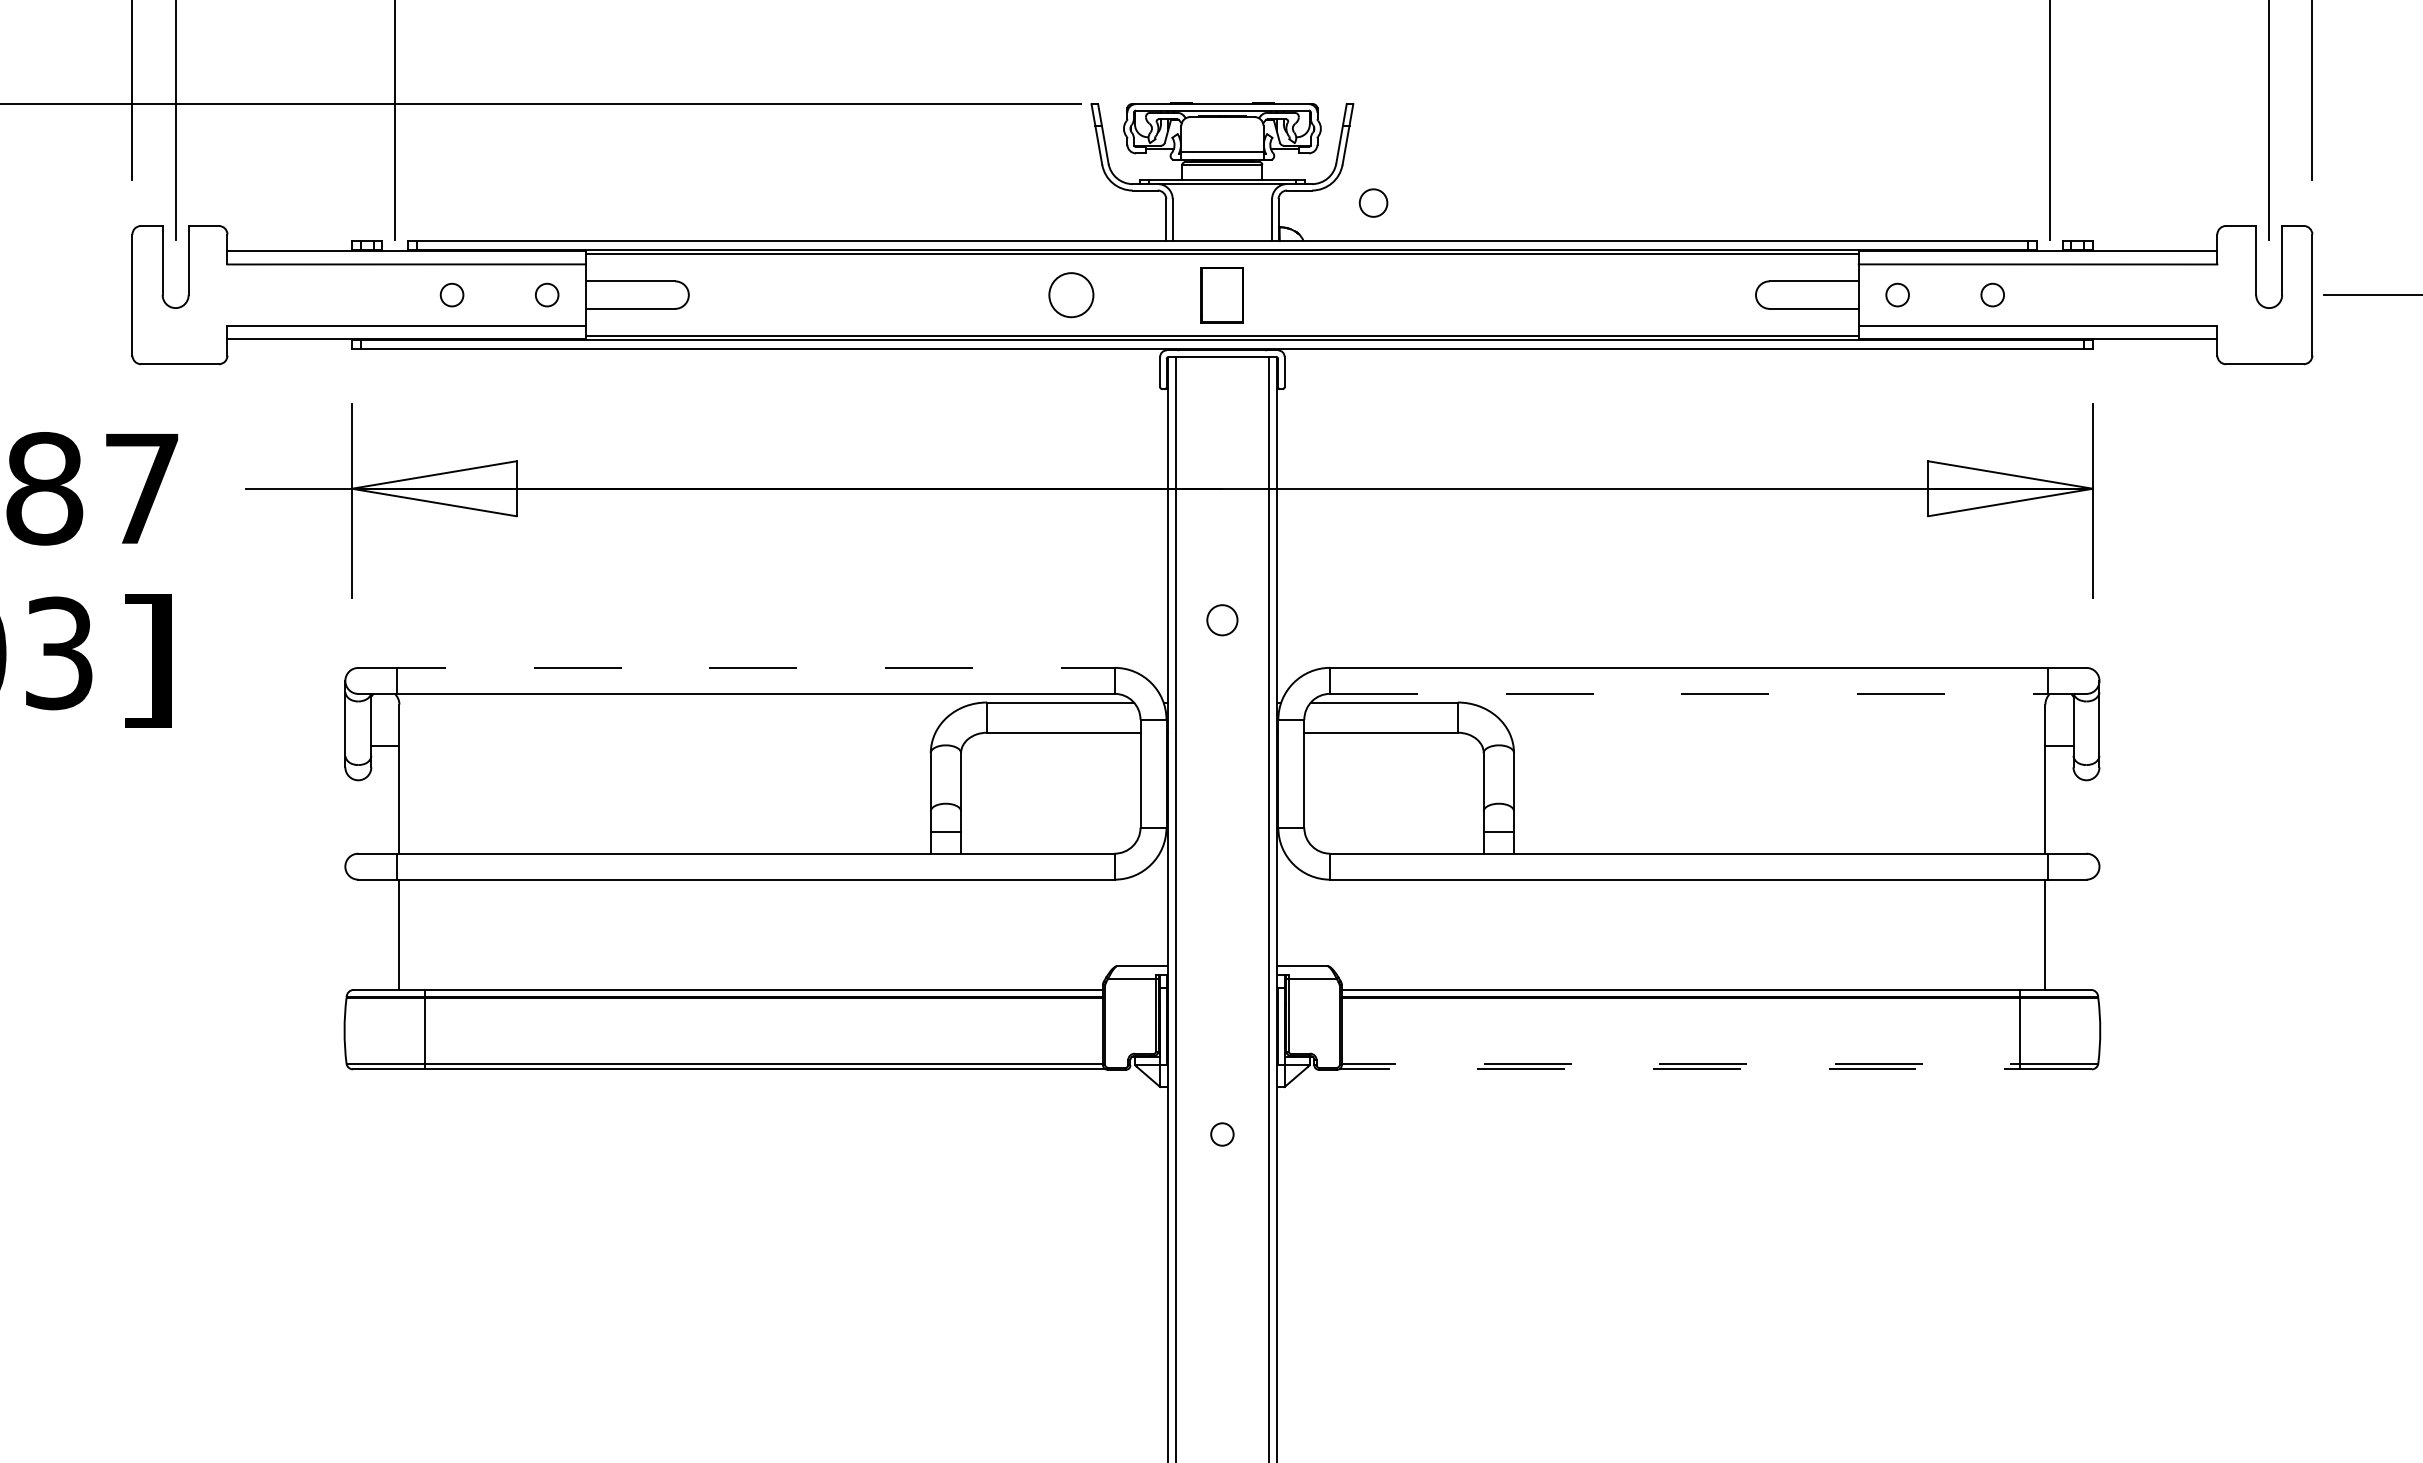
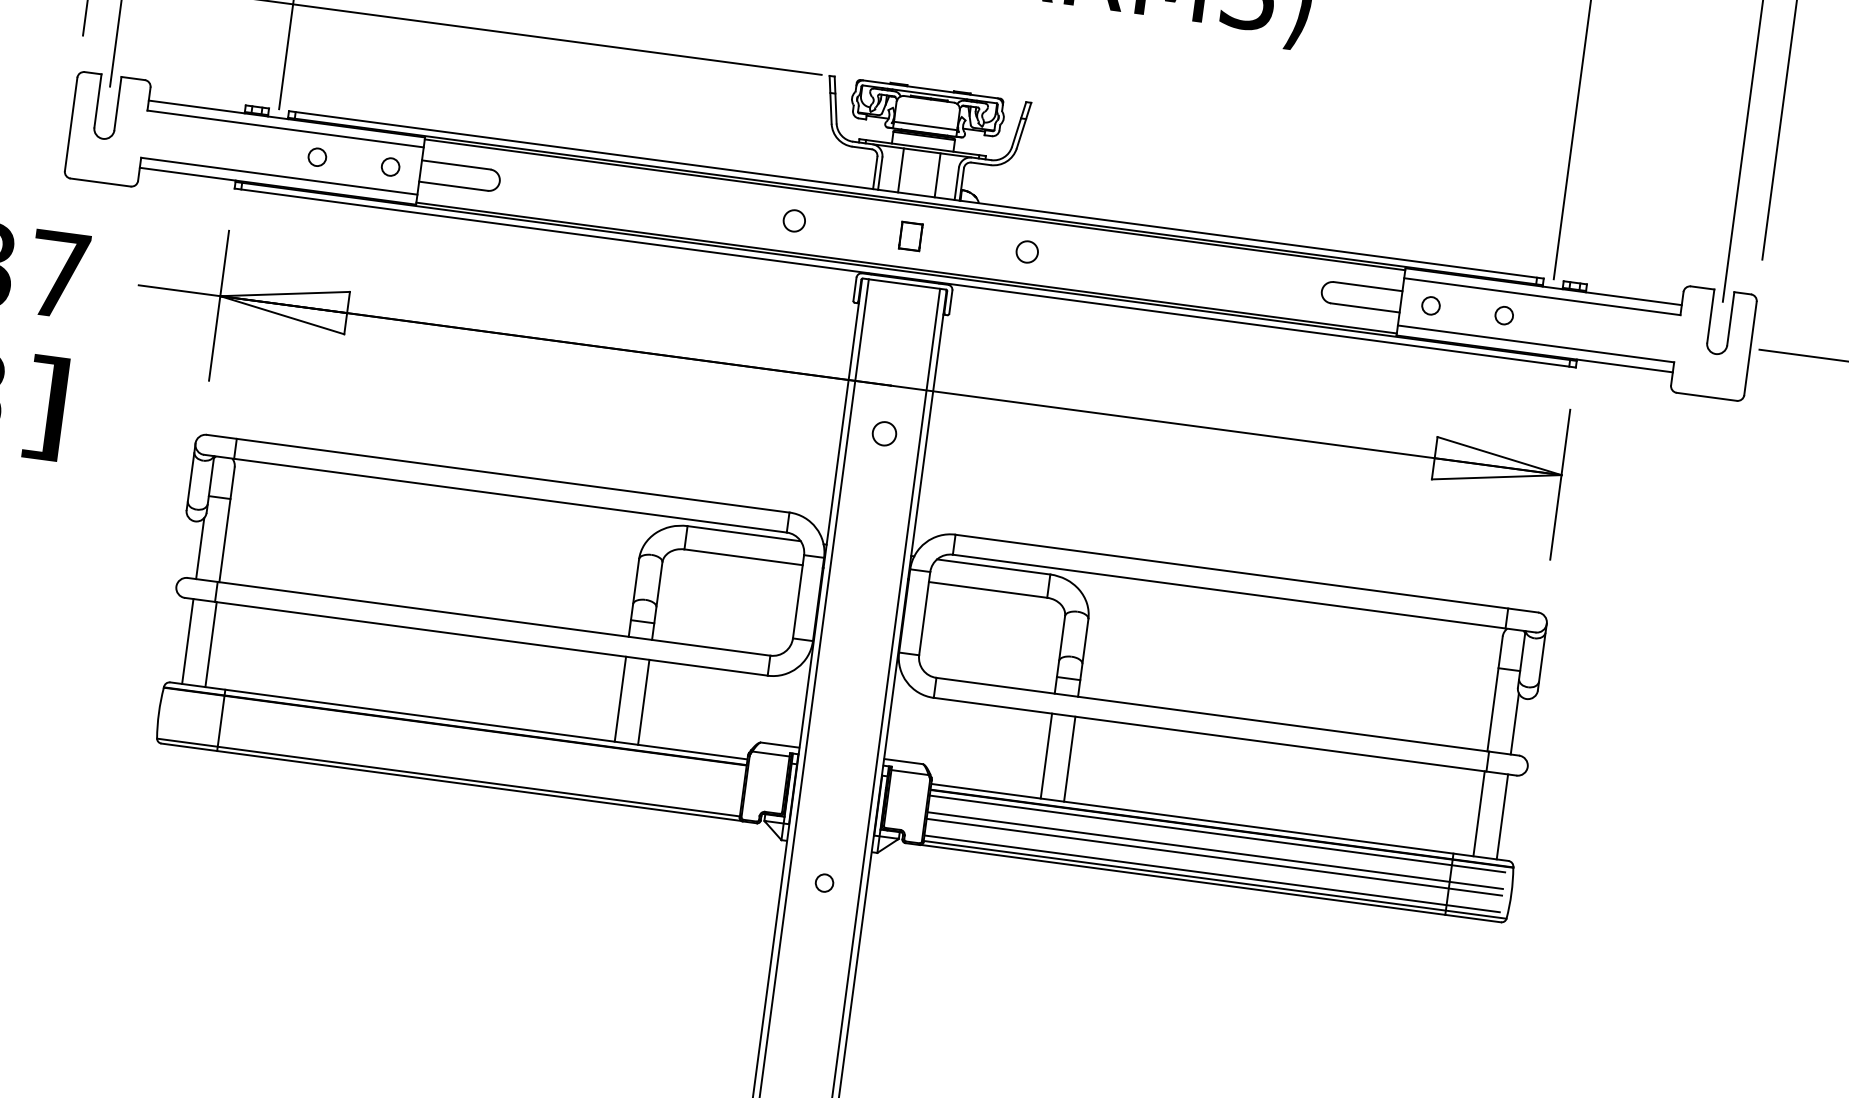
circle: (1373, 202) -> (1027, 251), moved
line: (1198, 212) -> (900, 170), added
line: (1246, 212) -> (937, 175), added
circle: (1070, 294) -> (793, 220), size x0.62
part: (1222, 294) -> (910, 236), size x0.62
circle: (1222, 620) -> (884, 433), moved
line: (736, 667) -> (498, 473), dashed -> solid
line: (1708, 693) -> (1244, 593), dashed -> solid
line: (369, 813) -> (200, 548), added
line: (2075, 813) -> (1514, 723), added
line: (369, 934) -> (188, 641), added
line: (930, 934) -> (620, 699), added
line: (961, 934) -> (644, 702), added
line: (1483, 934) -> (1046, 755), added
line: (1514, 934) -> (1070, 759), added
line: (2075, 934) -> (1502, 816), added
line: (1714, 1004) -> (1216, 833), added
line: (1714, 1026) -> (1214, 850), added
line: (1714, 1035) -> (1213, 857), added
line: (1714, 1056) -> (1211, 873), added
line: (1719, 1063) -> (1214, 879), dashed -> solid
line: (1714, 1069) -> (1210, 883), dashed -> solid

